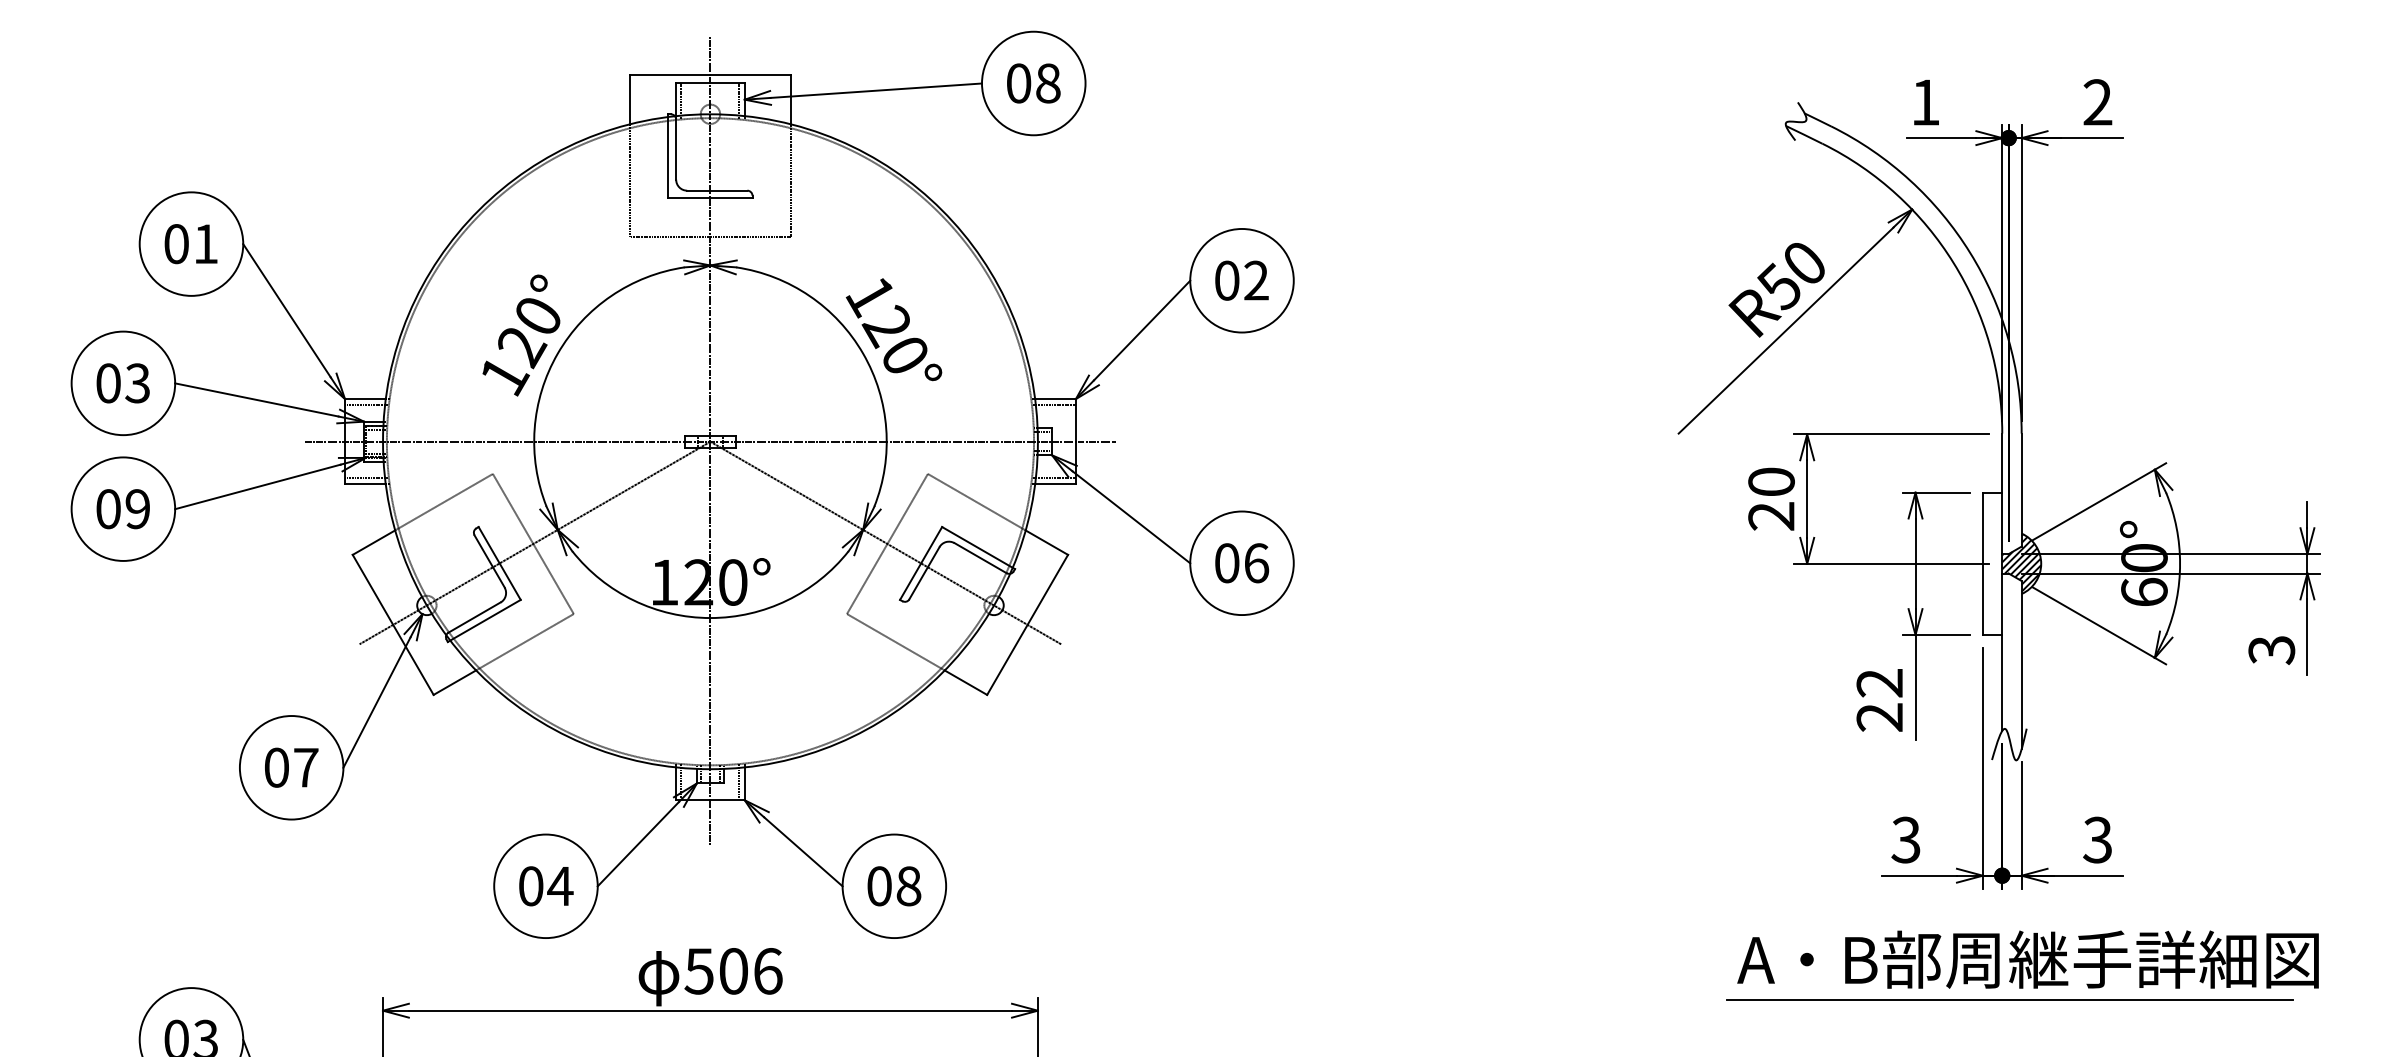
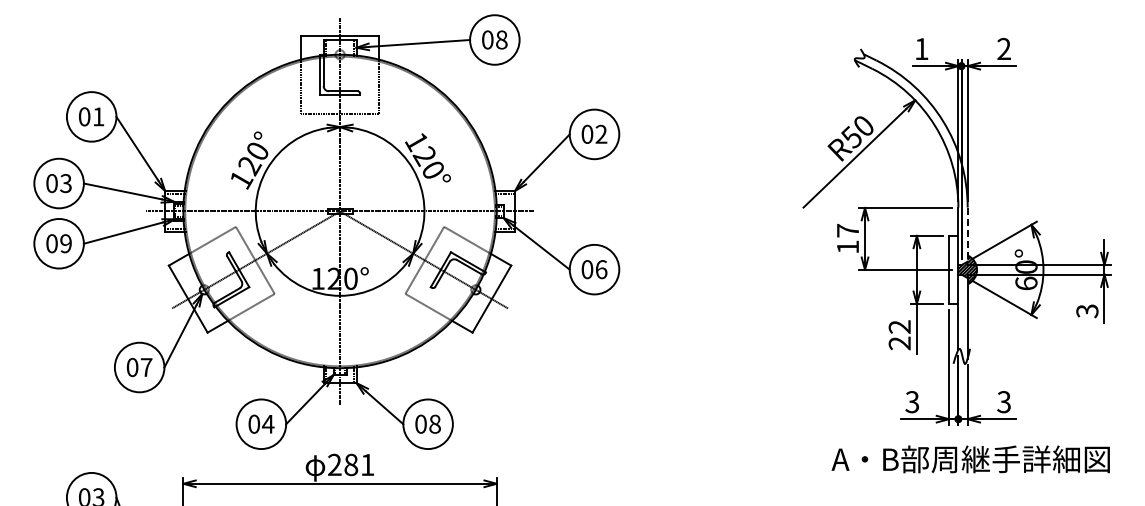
line: (2021, 491) -> (967, 235), solid -> dashed
text: (1770, 498) -> (847, 238), 20 -> 17
text: (732, 970) -> (350, 464), 506 -> 281
line: (2008, 999) -> (961, 478), removed

